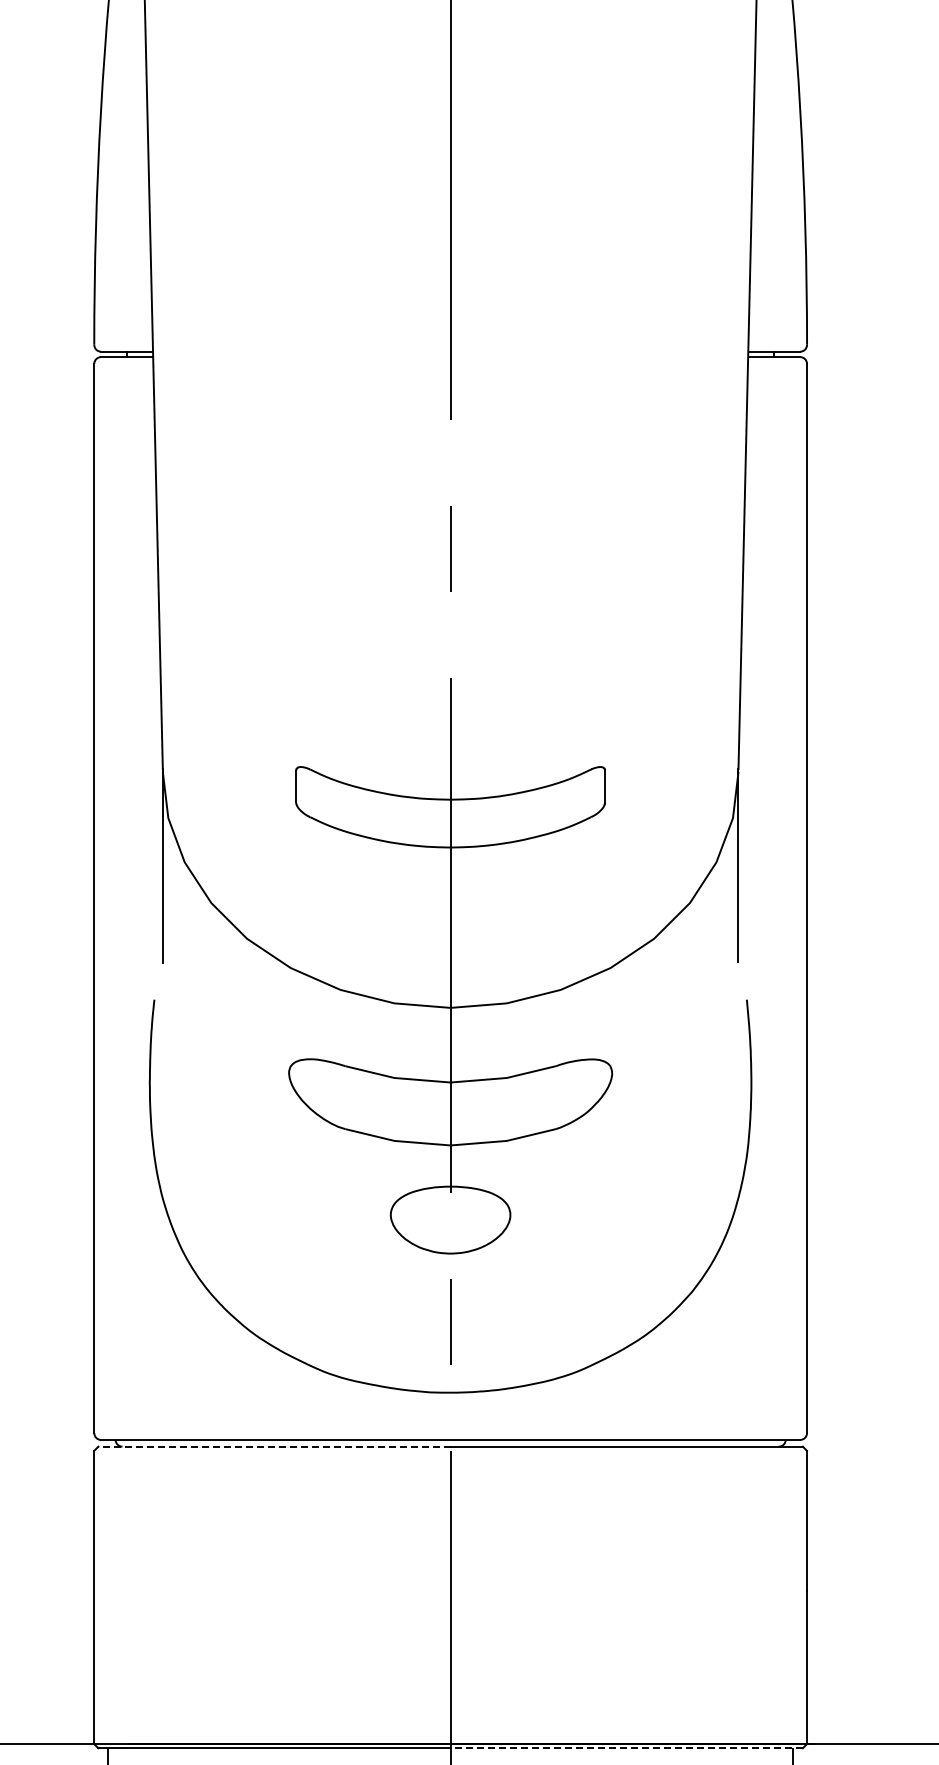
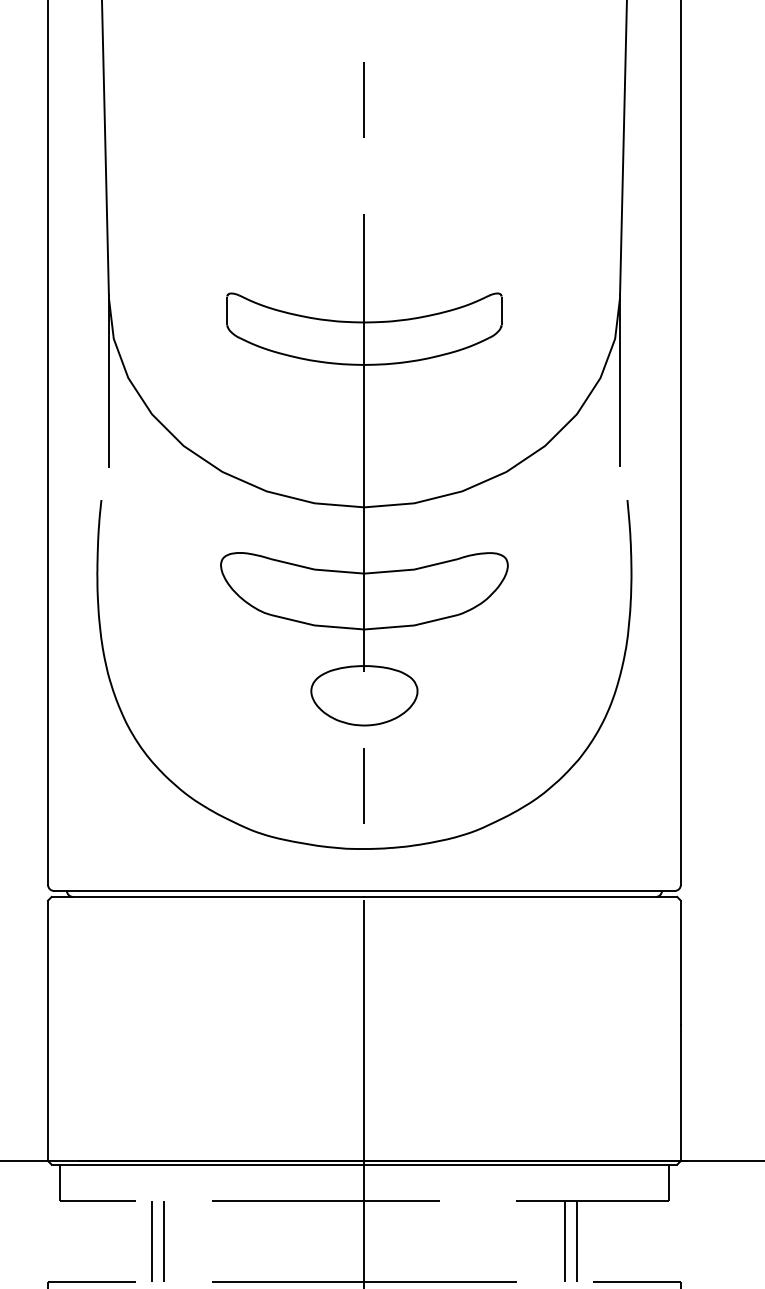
line: (273, 1446) -> (207, 896), dashed -> solid
line: (626, 1748) -> (520, 1164), dashed -> solid

